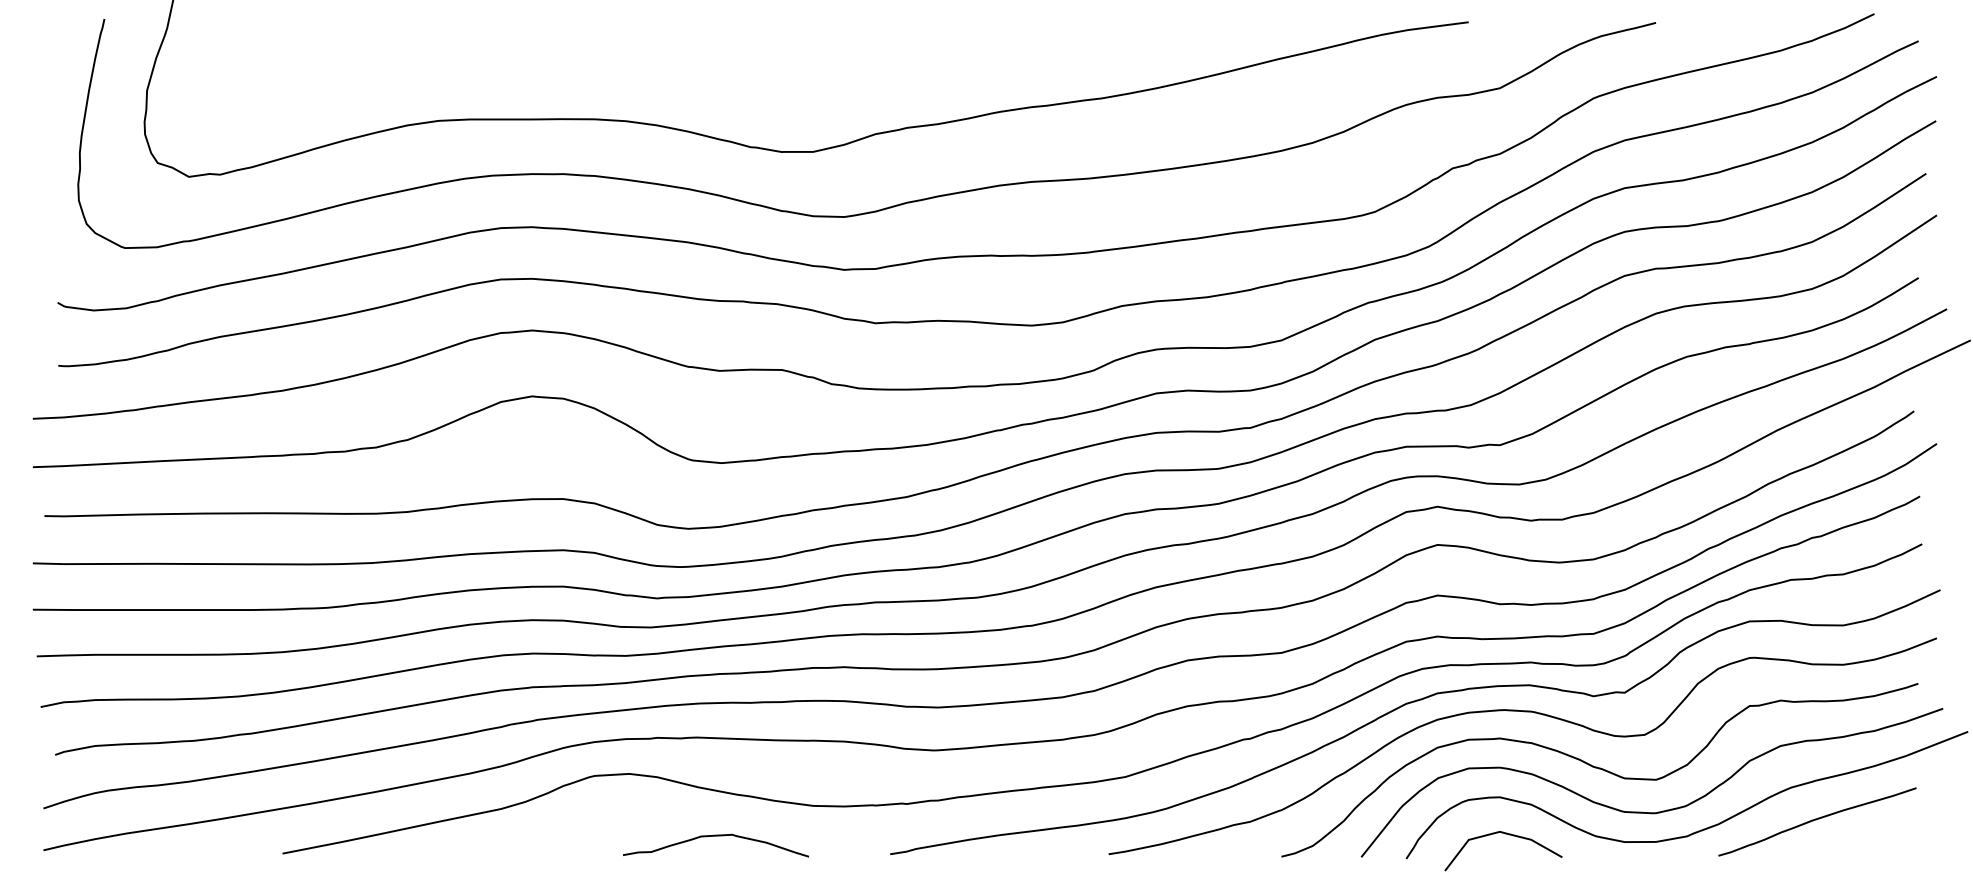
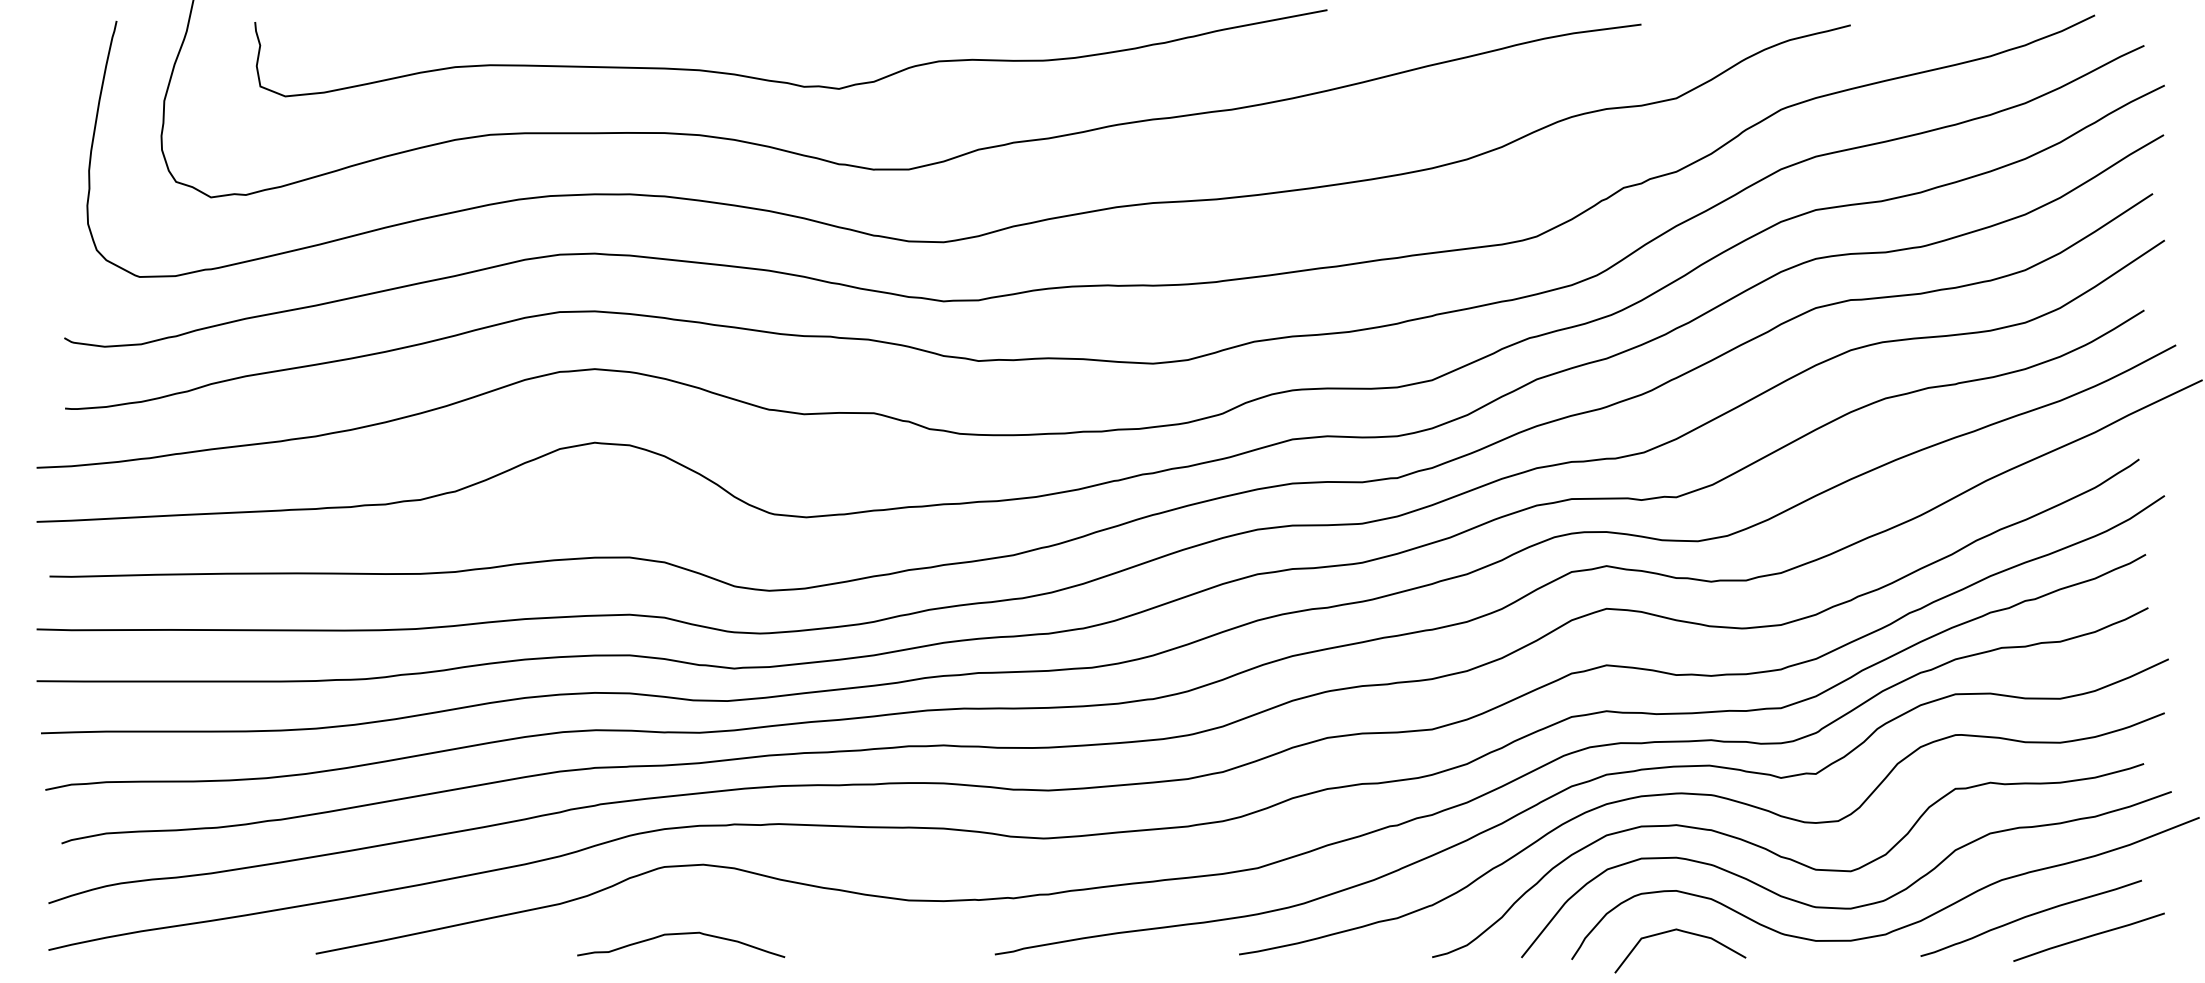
curve: (702, 73) -> (785, 81), added
curve: (716, 836) -> (681, 934), moved
line: (1868, 838) -> (2088, 936), added

